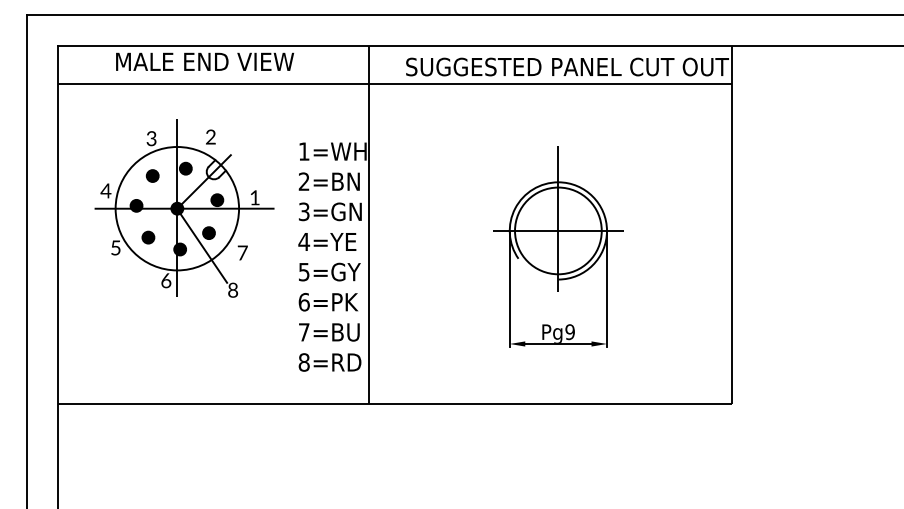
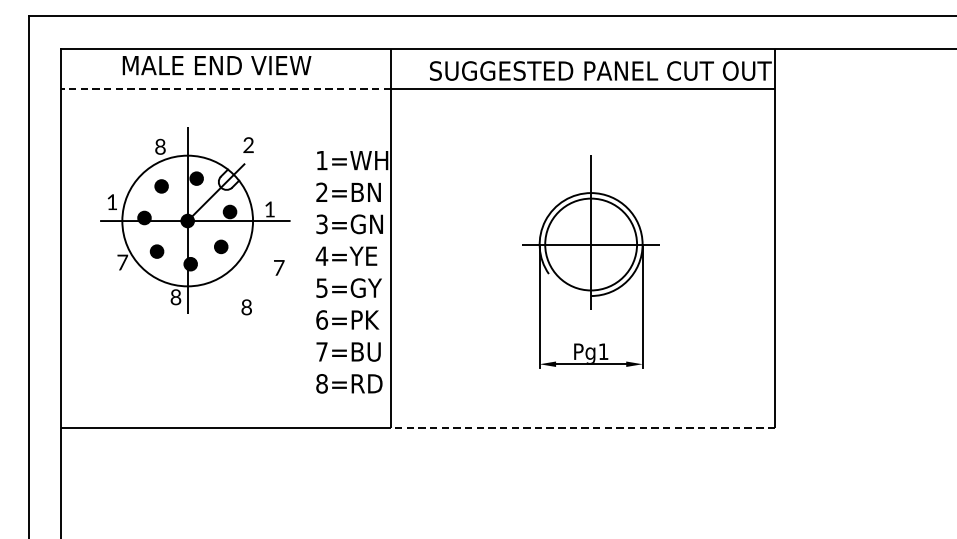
line: (213, 83) -> (225, 88), solid -> dashed
text: (210, 136) -> (248, 144), moved
text: (151, 138) -> (160, 146), 3 -> 8
text: (105, 190) -> (111, 201), 4 -> 1
text: (115, 247) -> (122, 262), 5 -> 7
line: (203, 247) -> (215, 262), removed
text: (242, 252) -> (278, 267), moved
text: (166, 280) -> (176, 297), 6 -> 8
text: (569, 332) -> (602, 352), Pg9 -> Pg1
line: (550, 404) -> (582, 428), solid -> dashed

